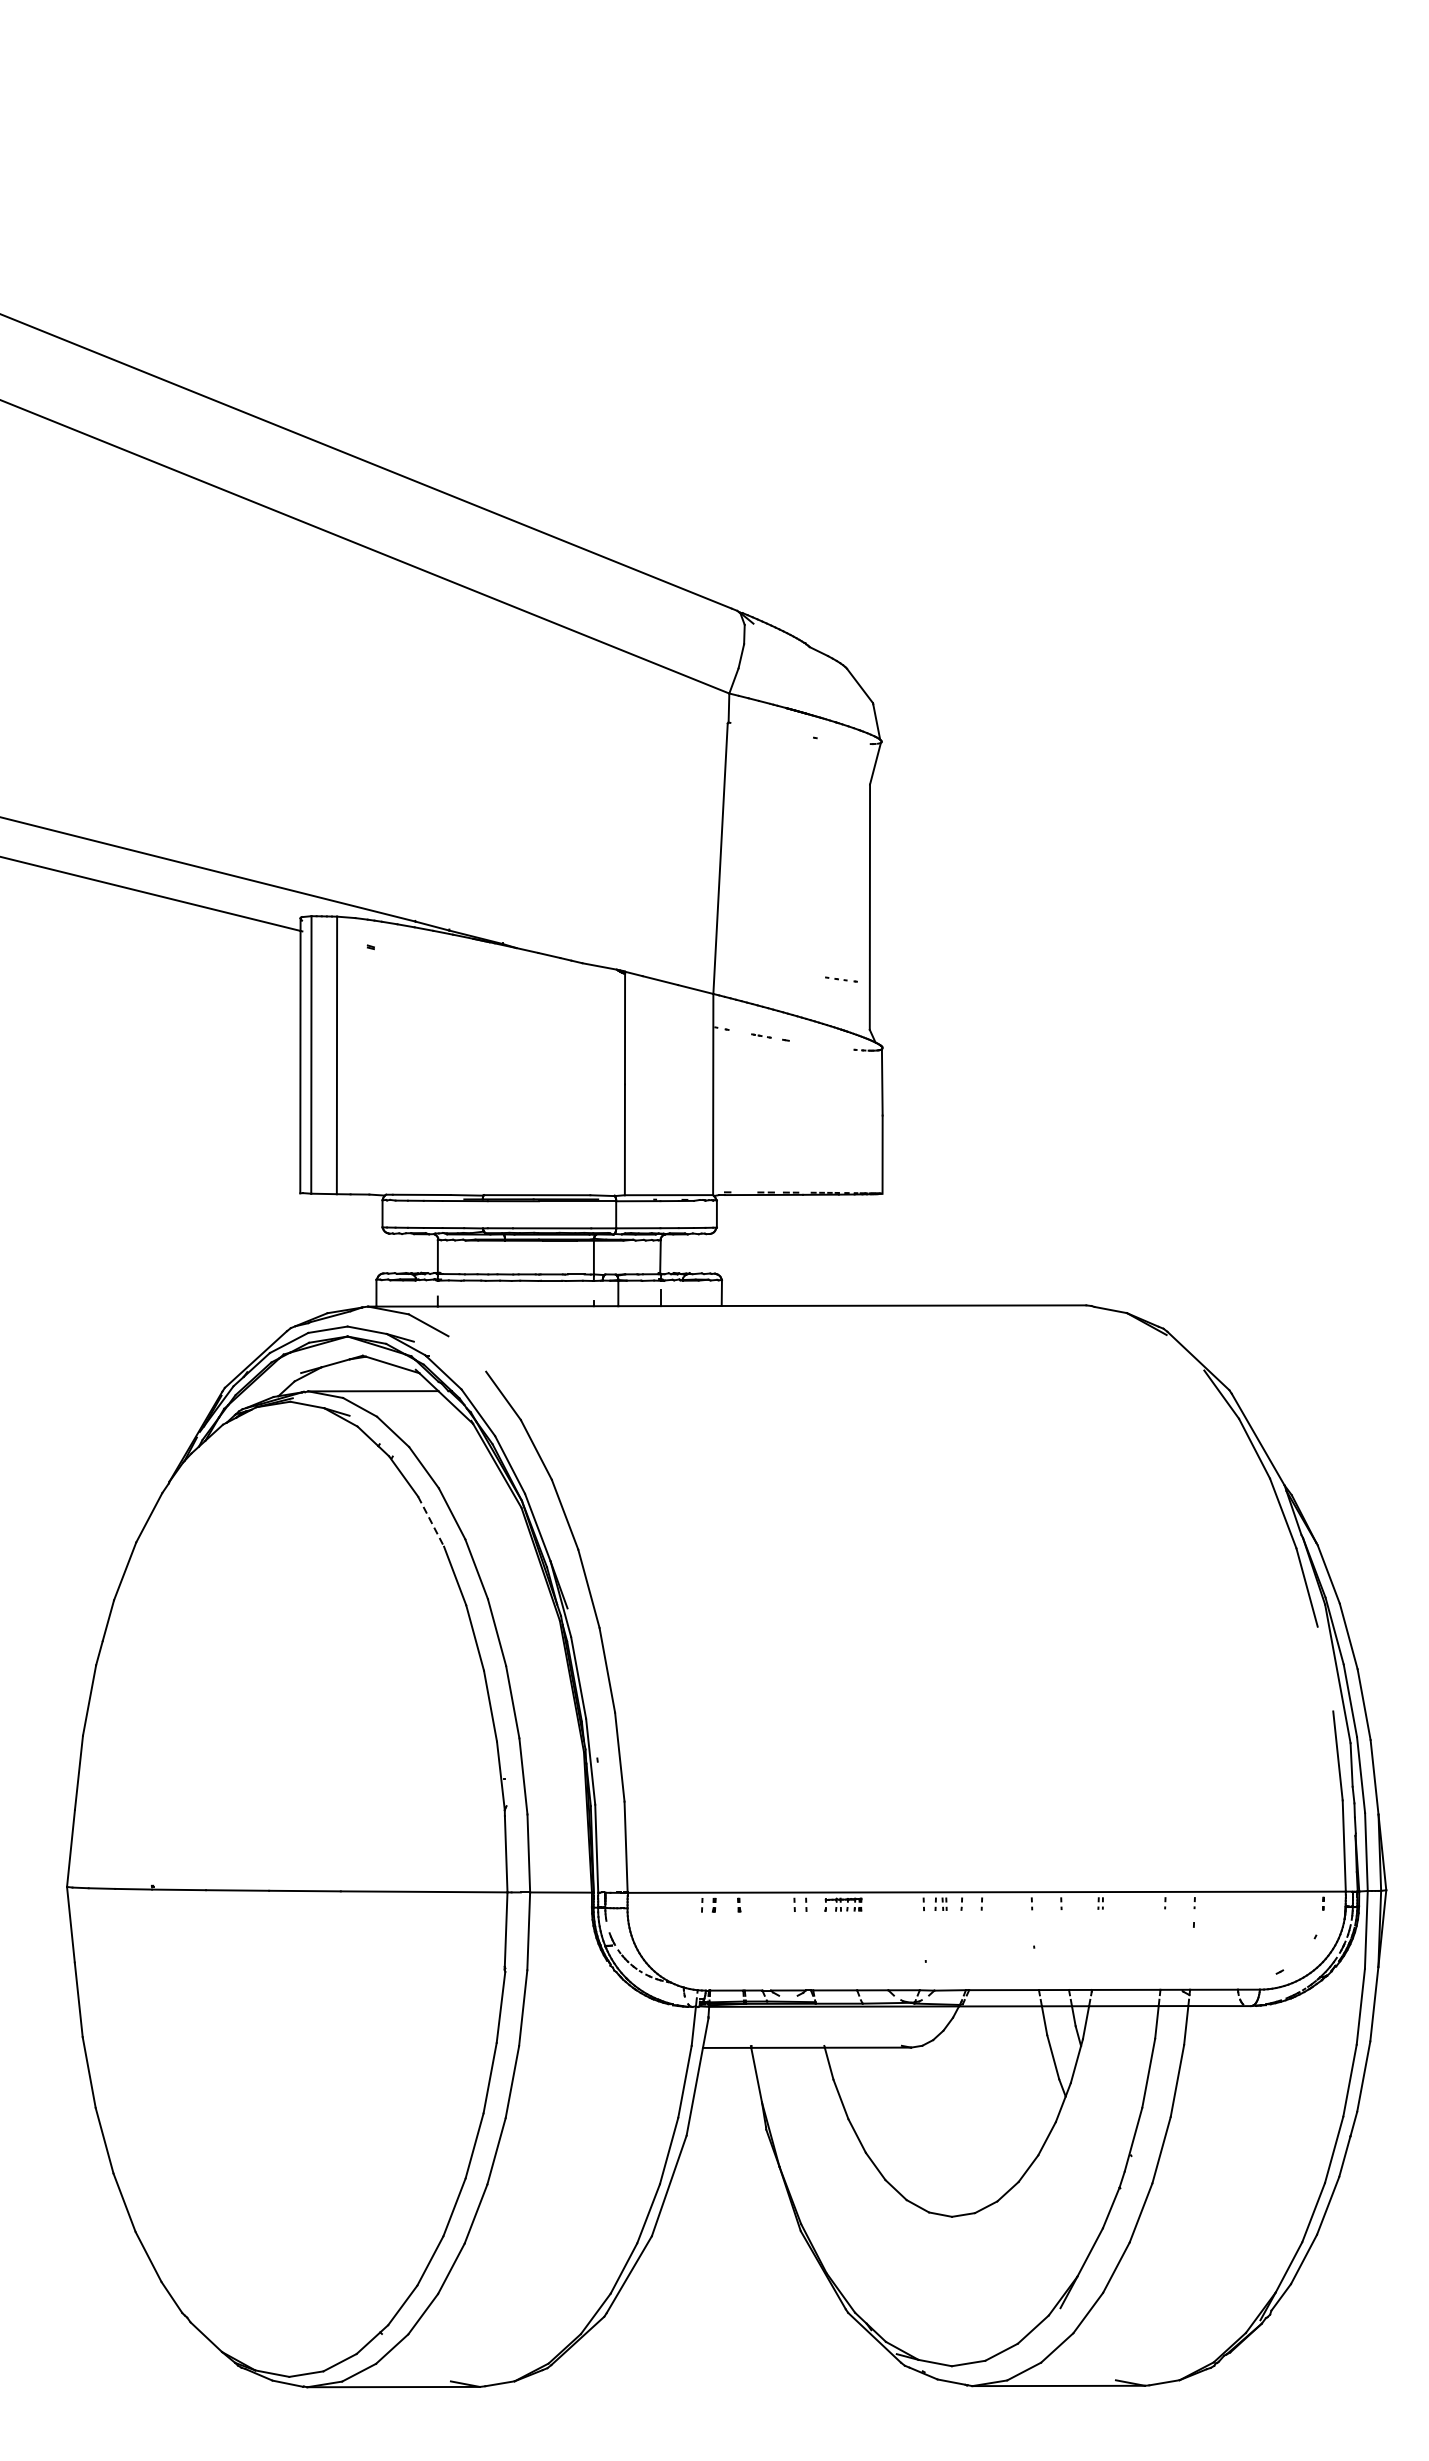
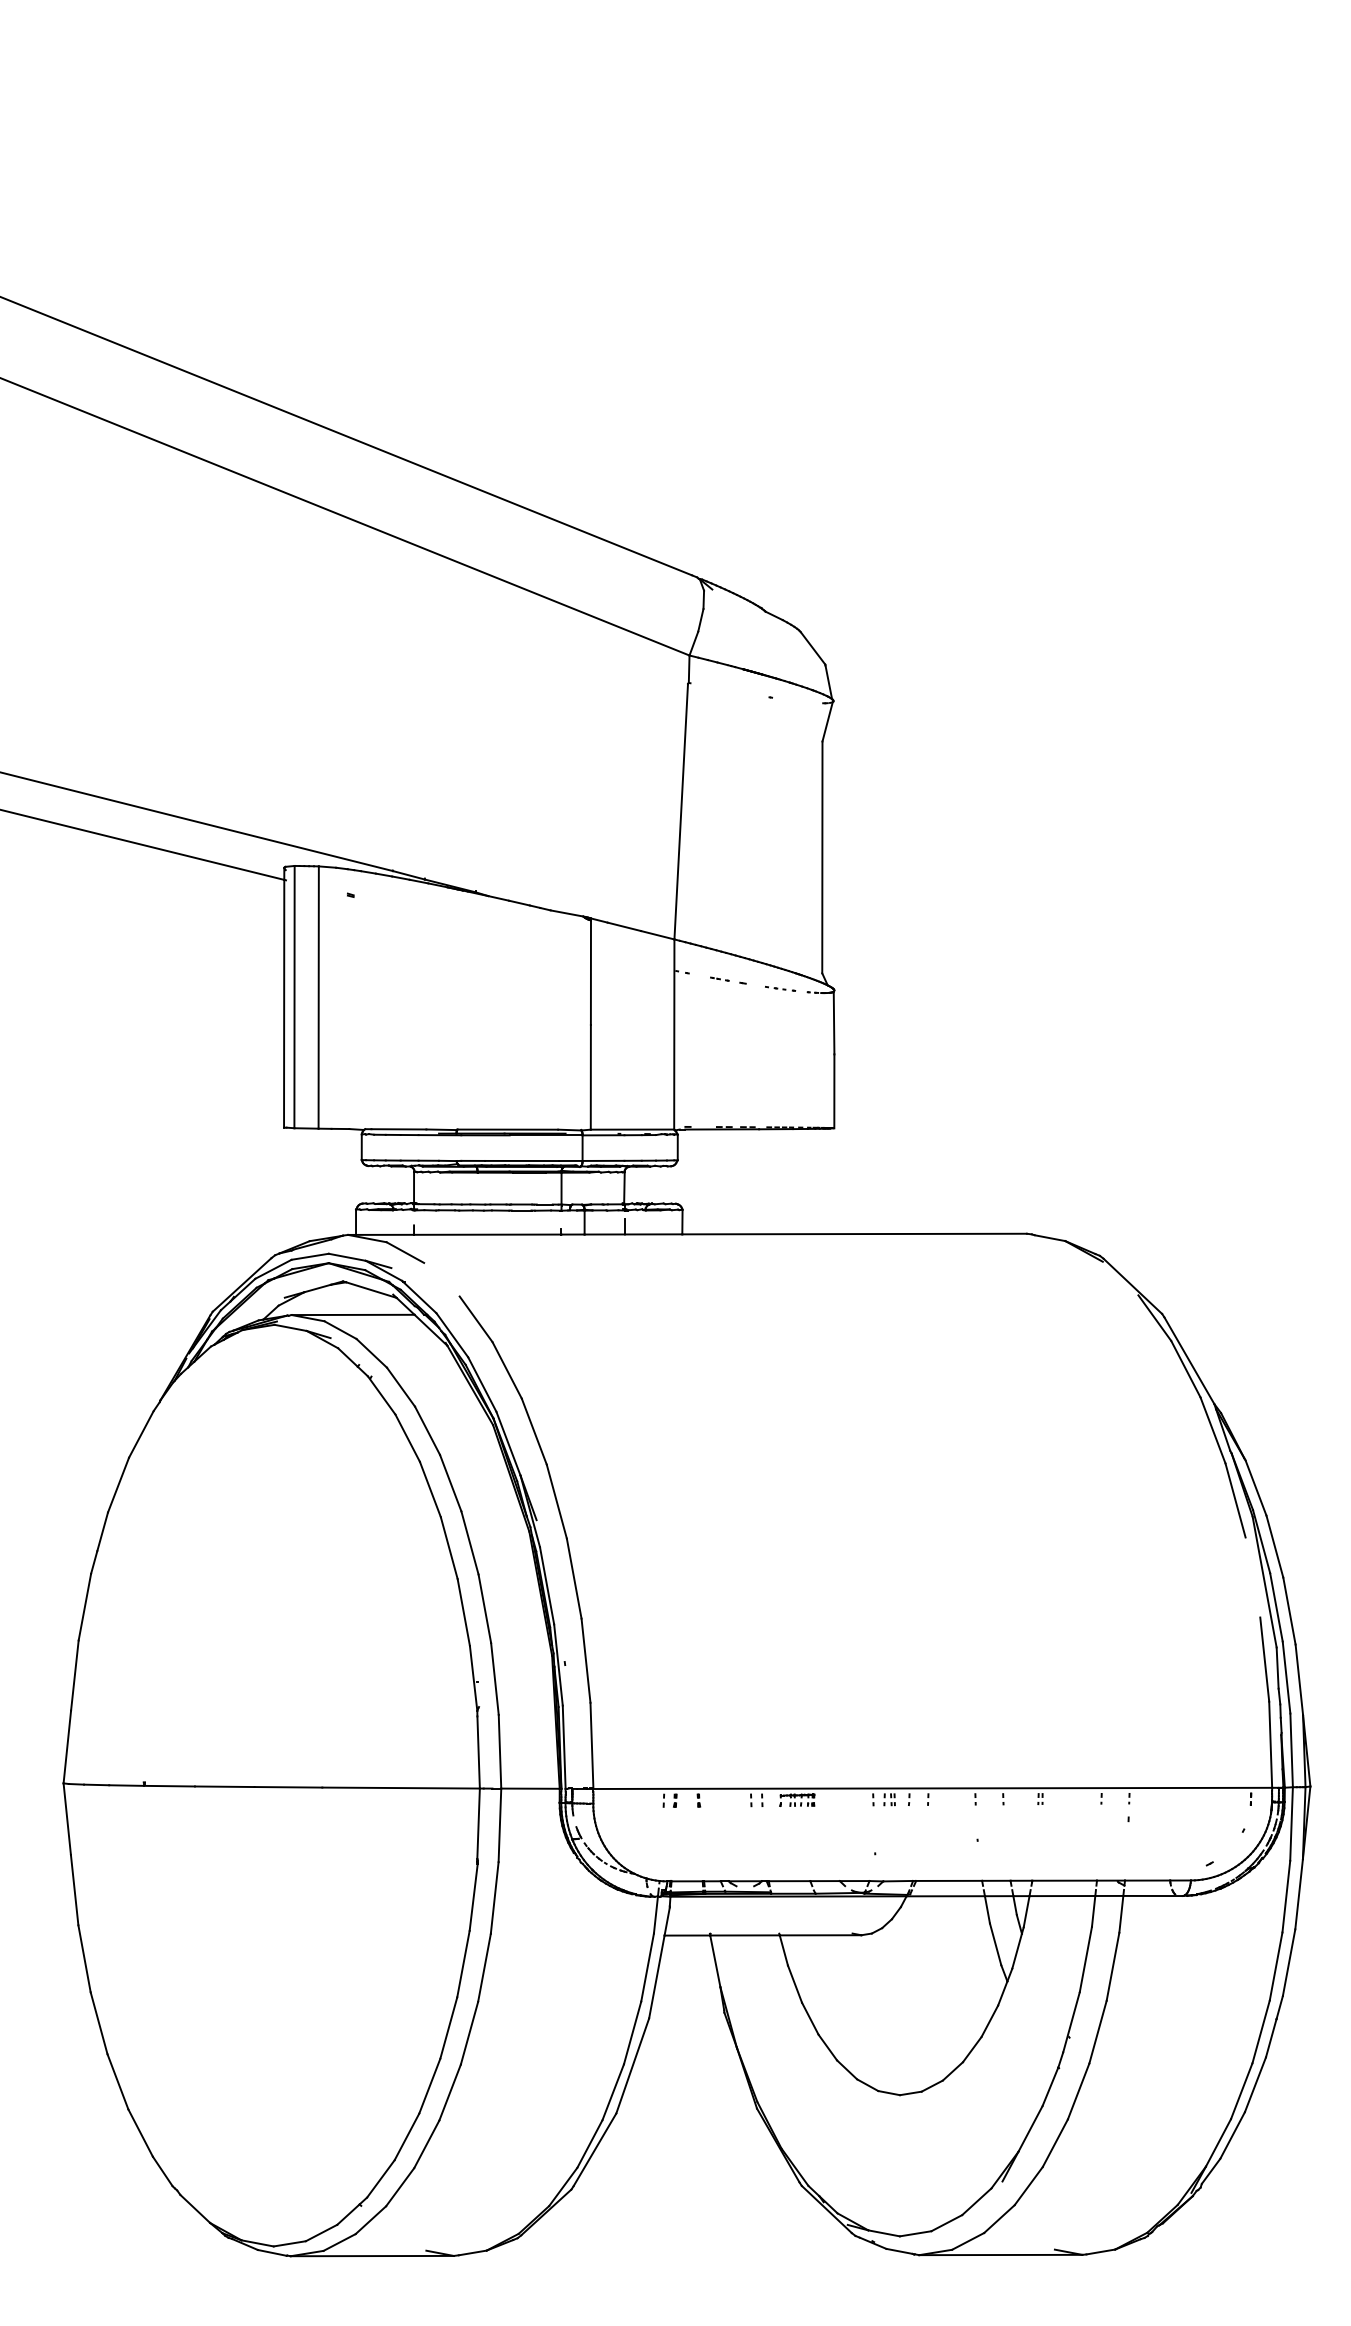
part: (841, 979) -> (780, 988), moved
line: (430, 1522) -> (407, 1438), dashed -> solid

